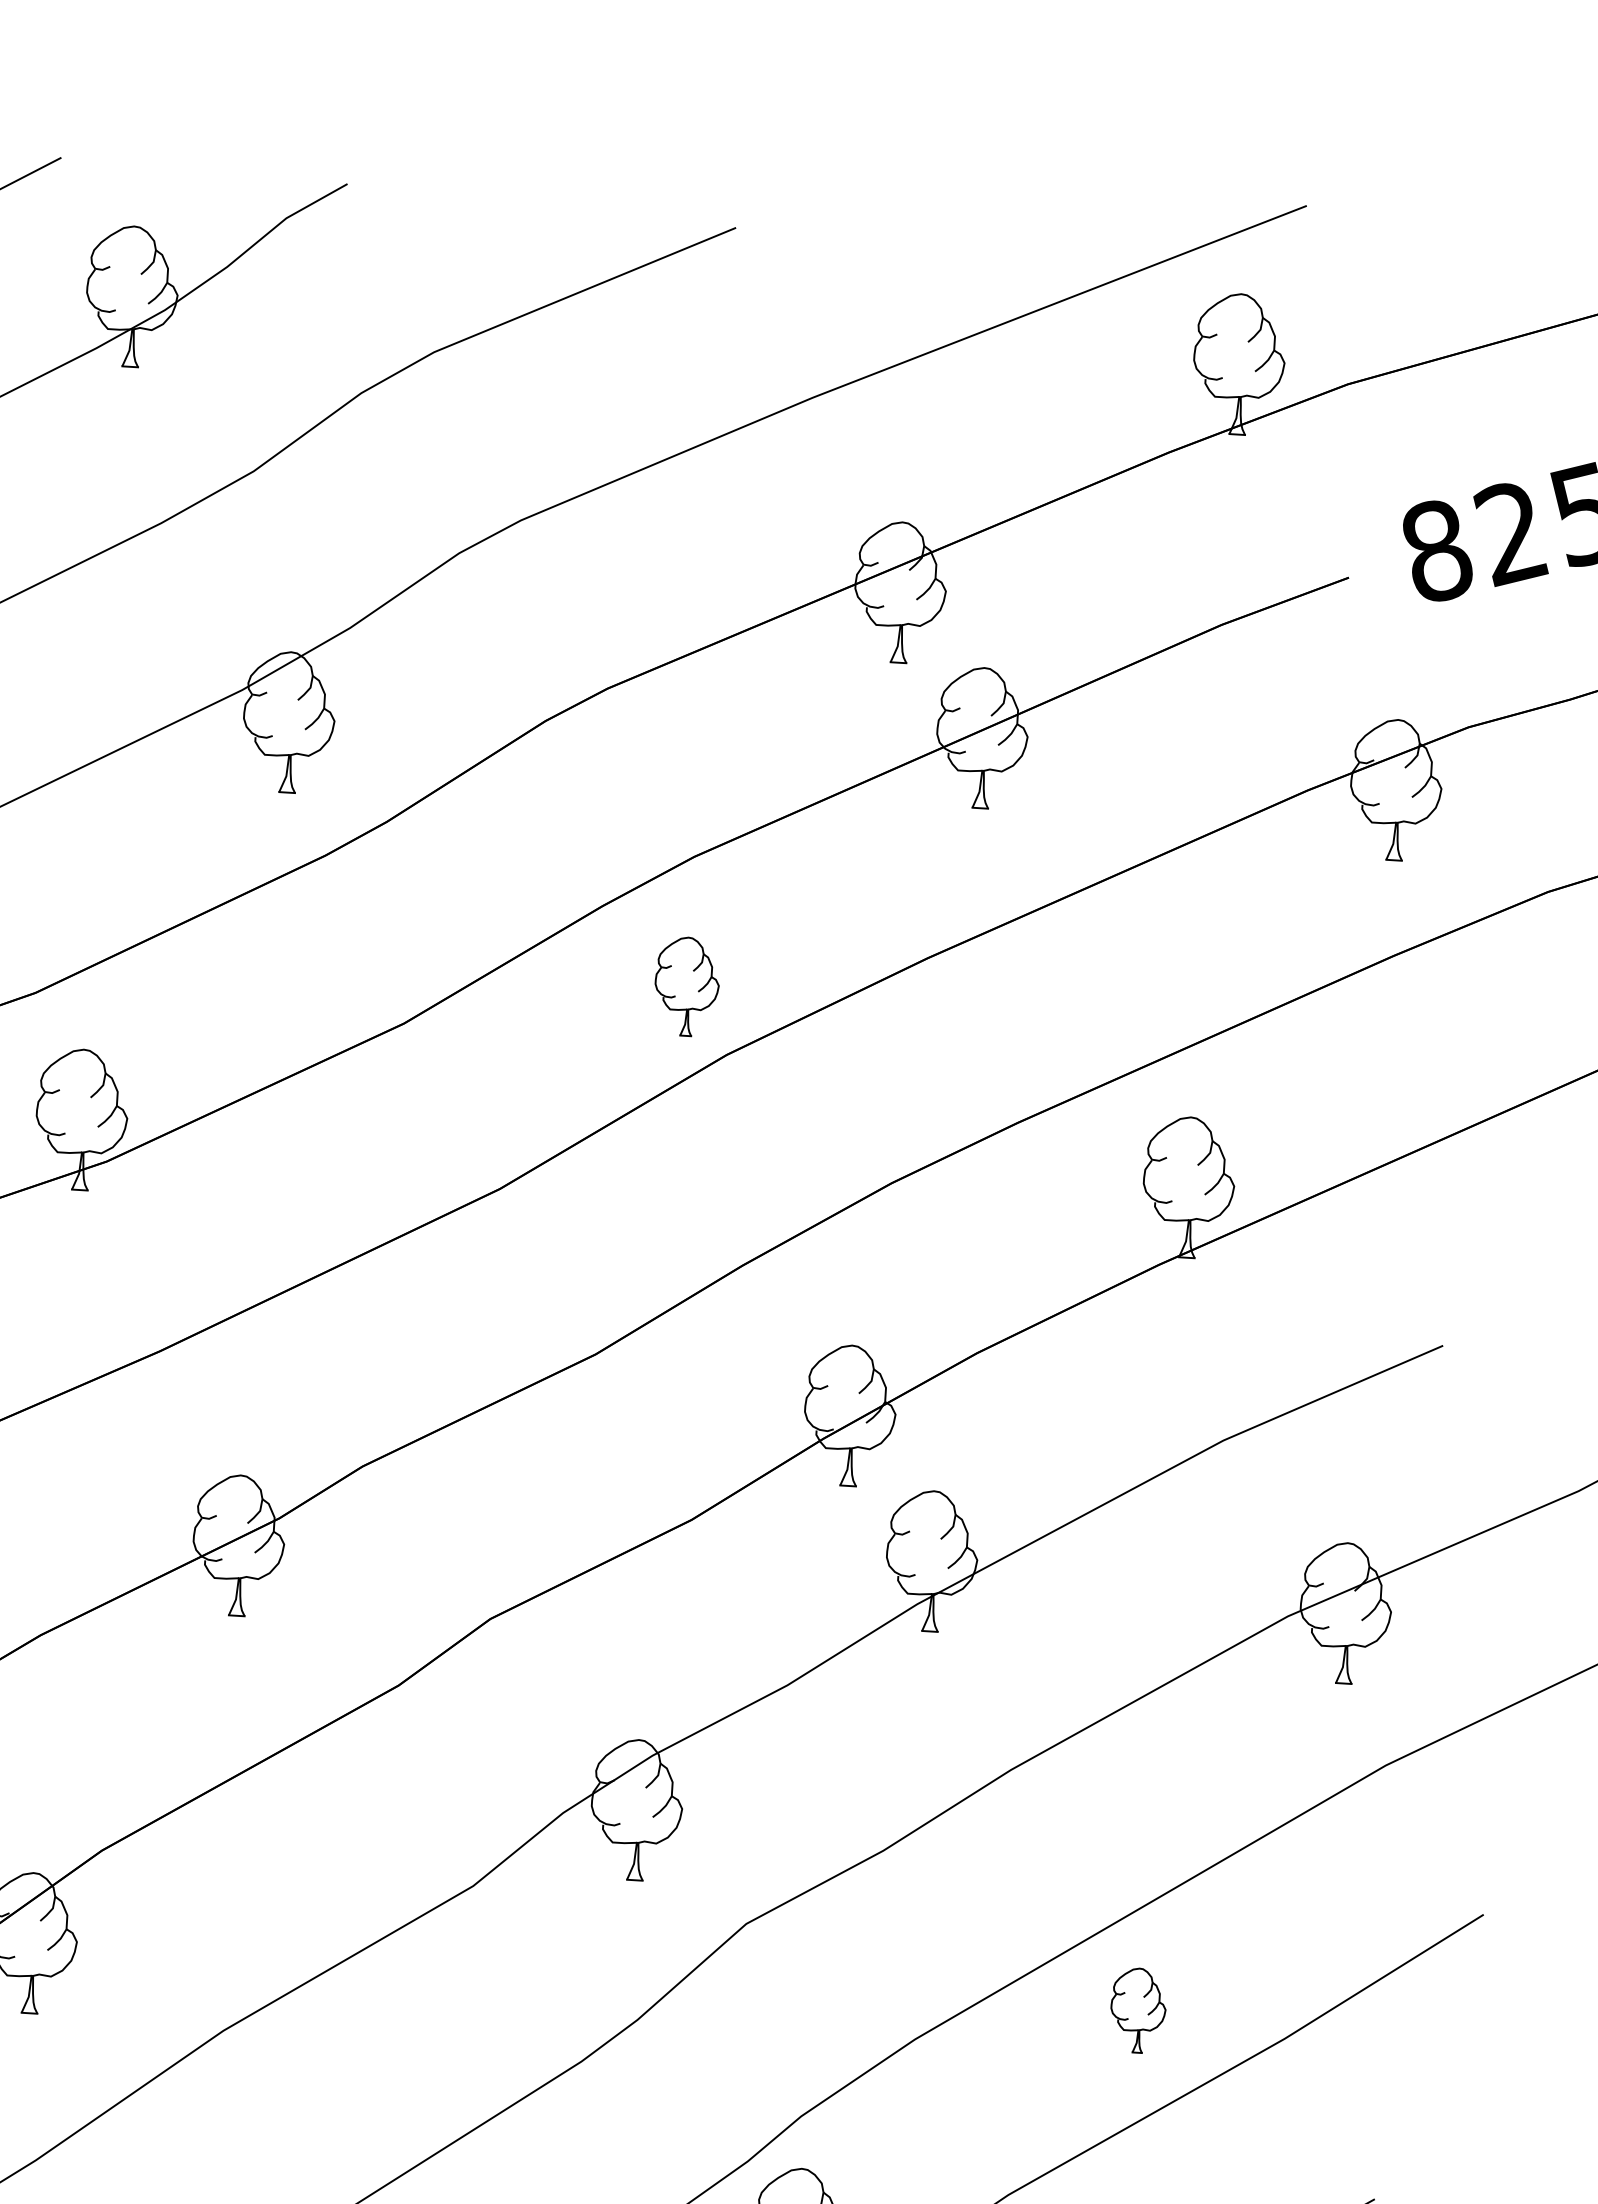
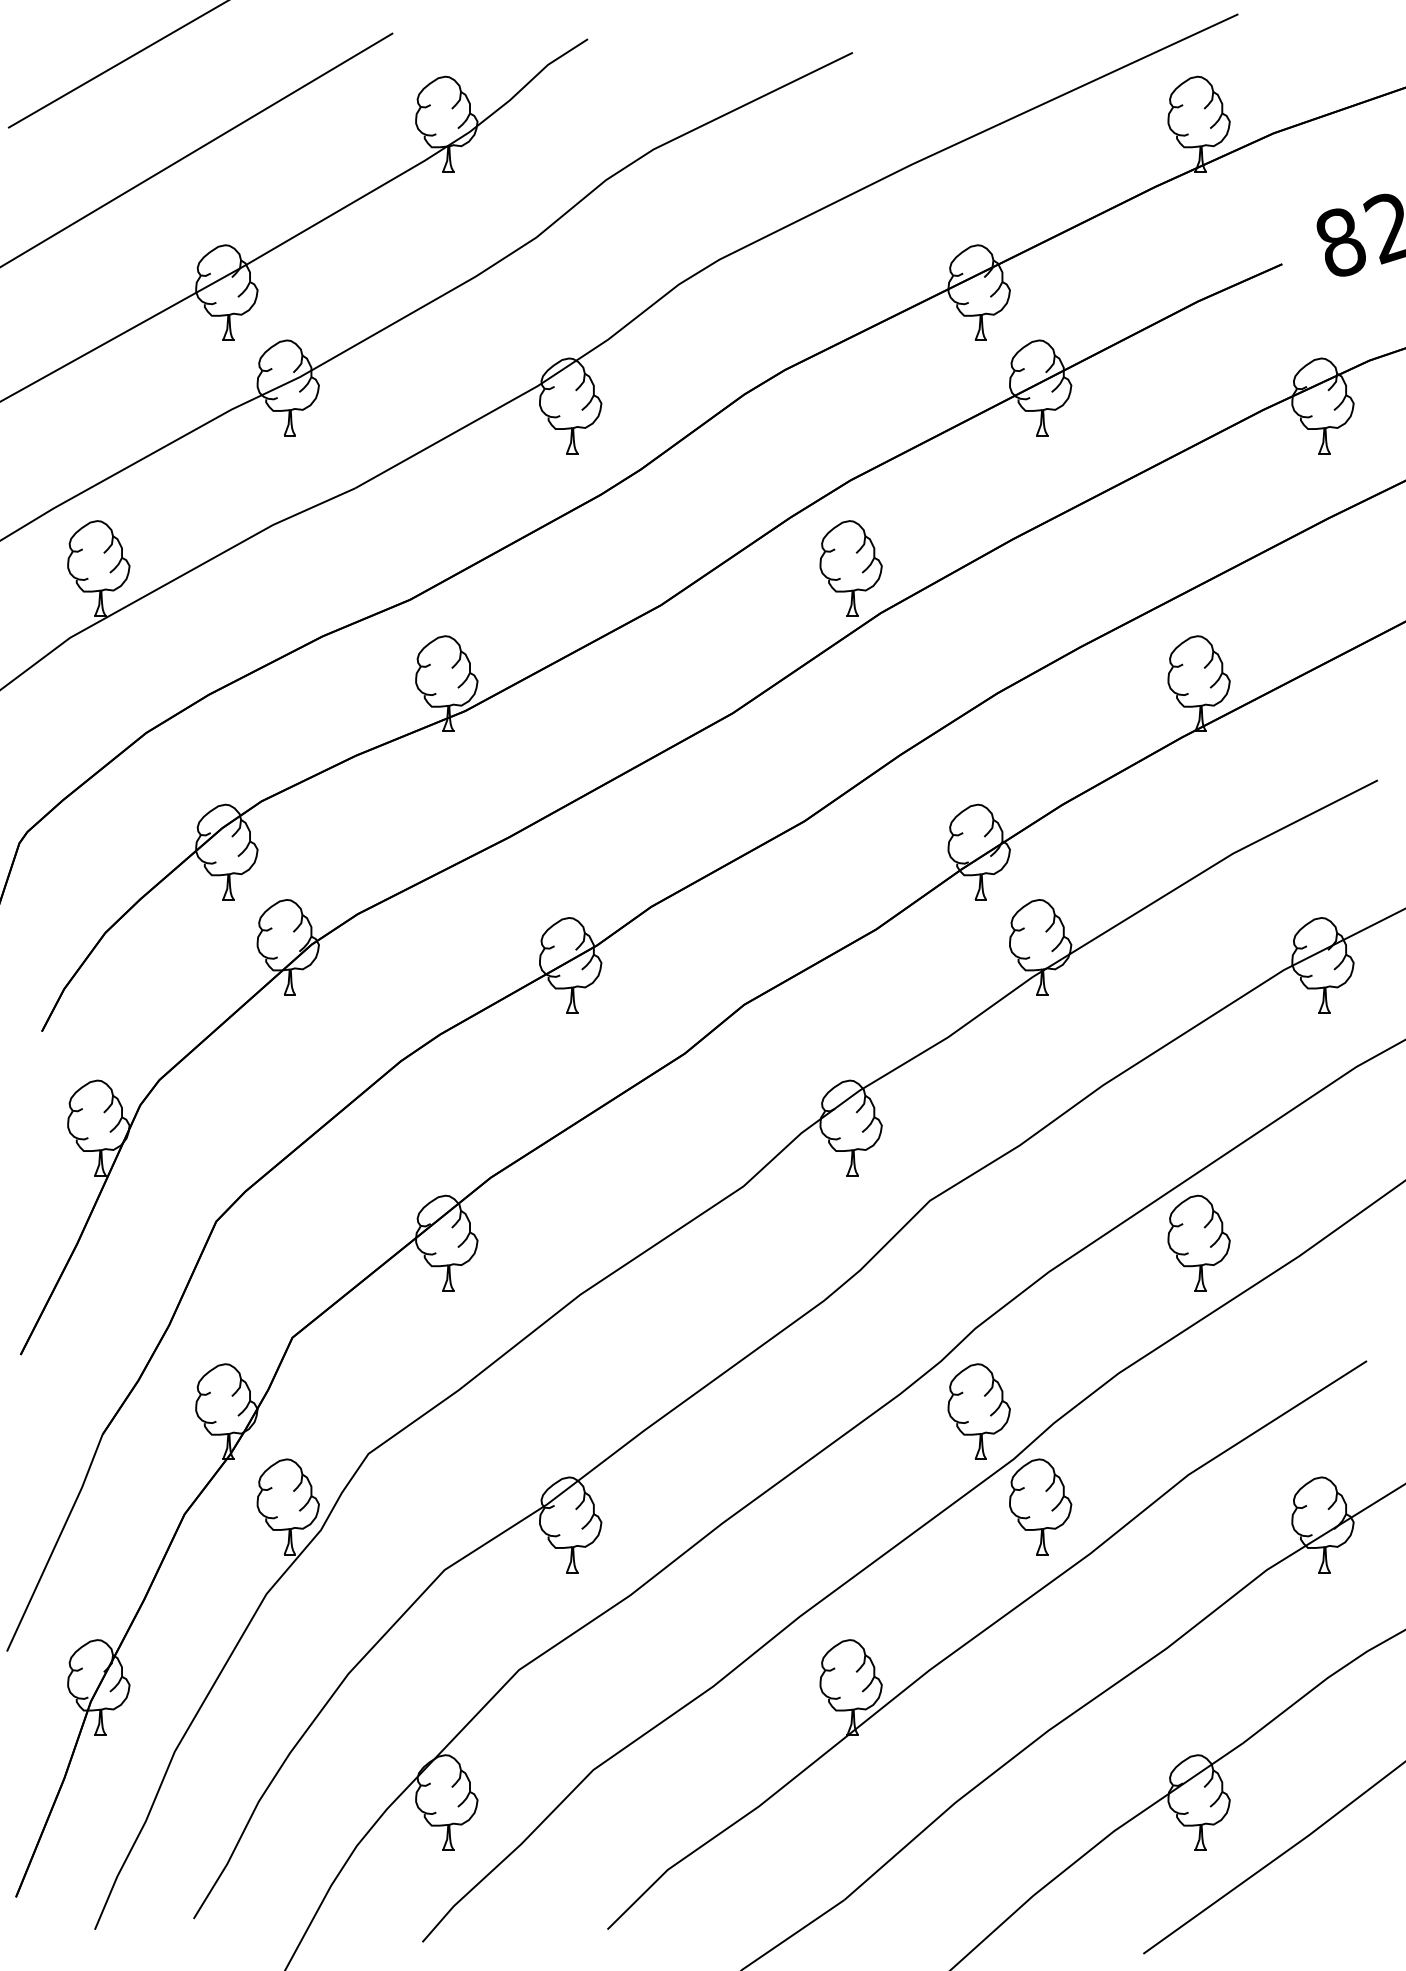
part: (686, 986) -> (850, 568), size x1.43
part: (1137, 2009) -> (1198, 1242), size x1.67

